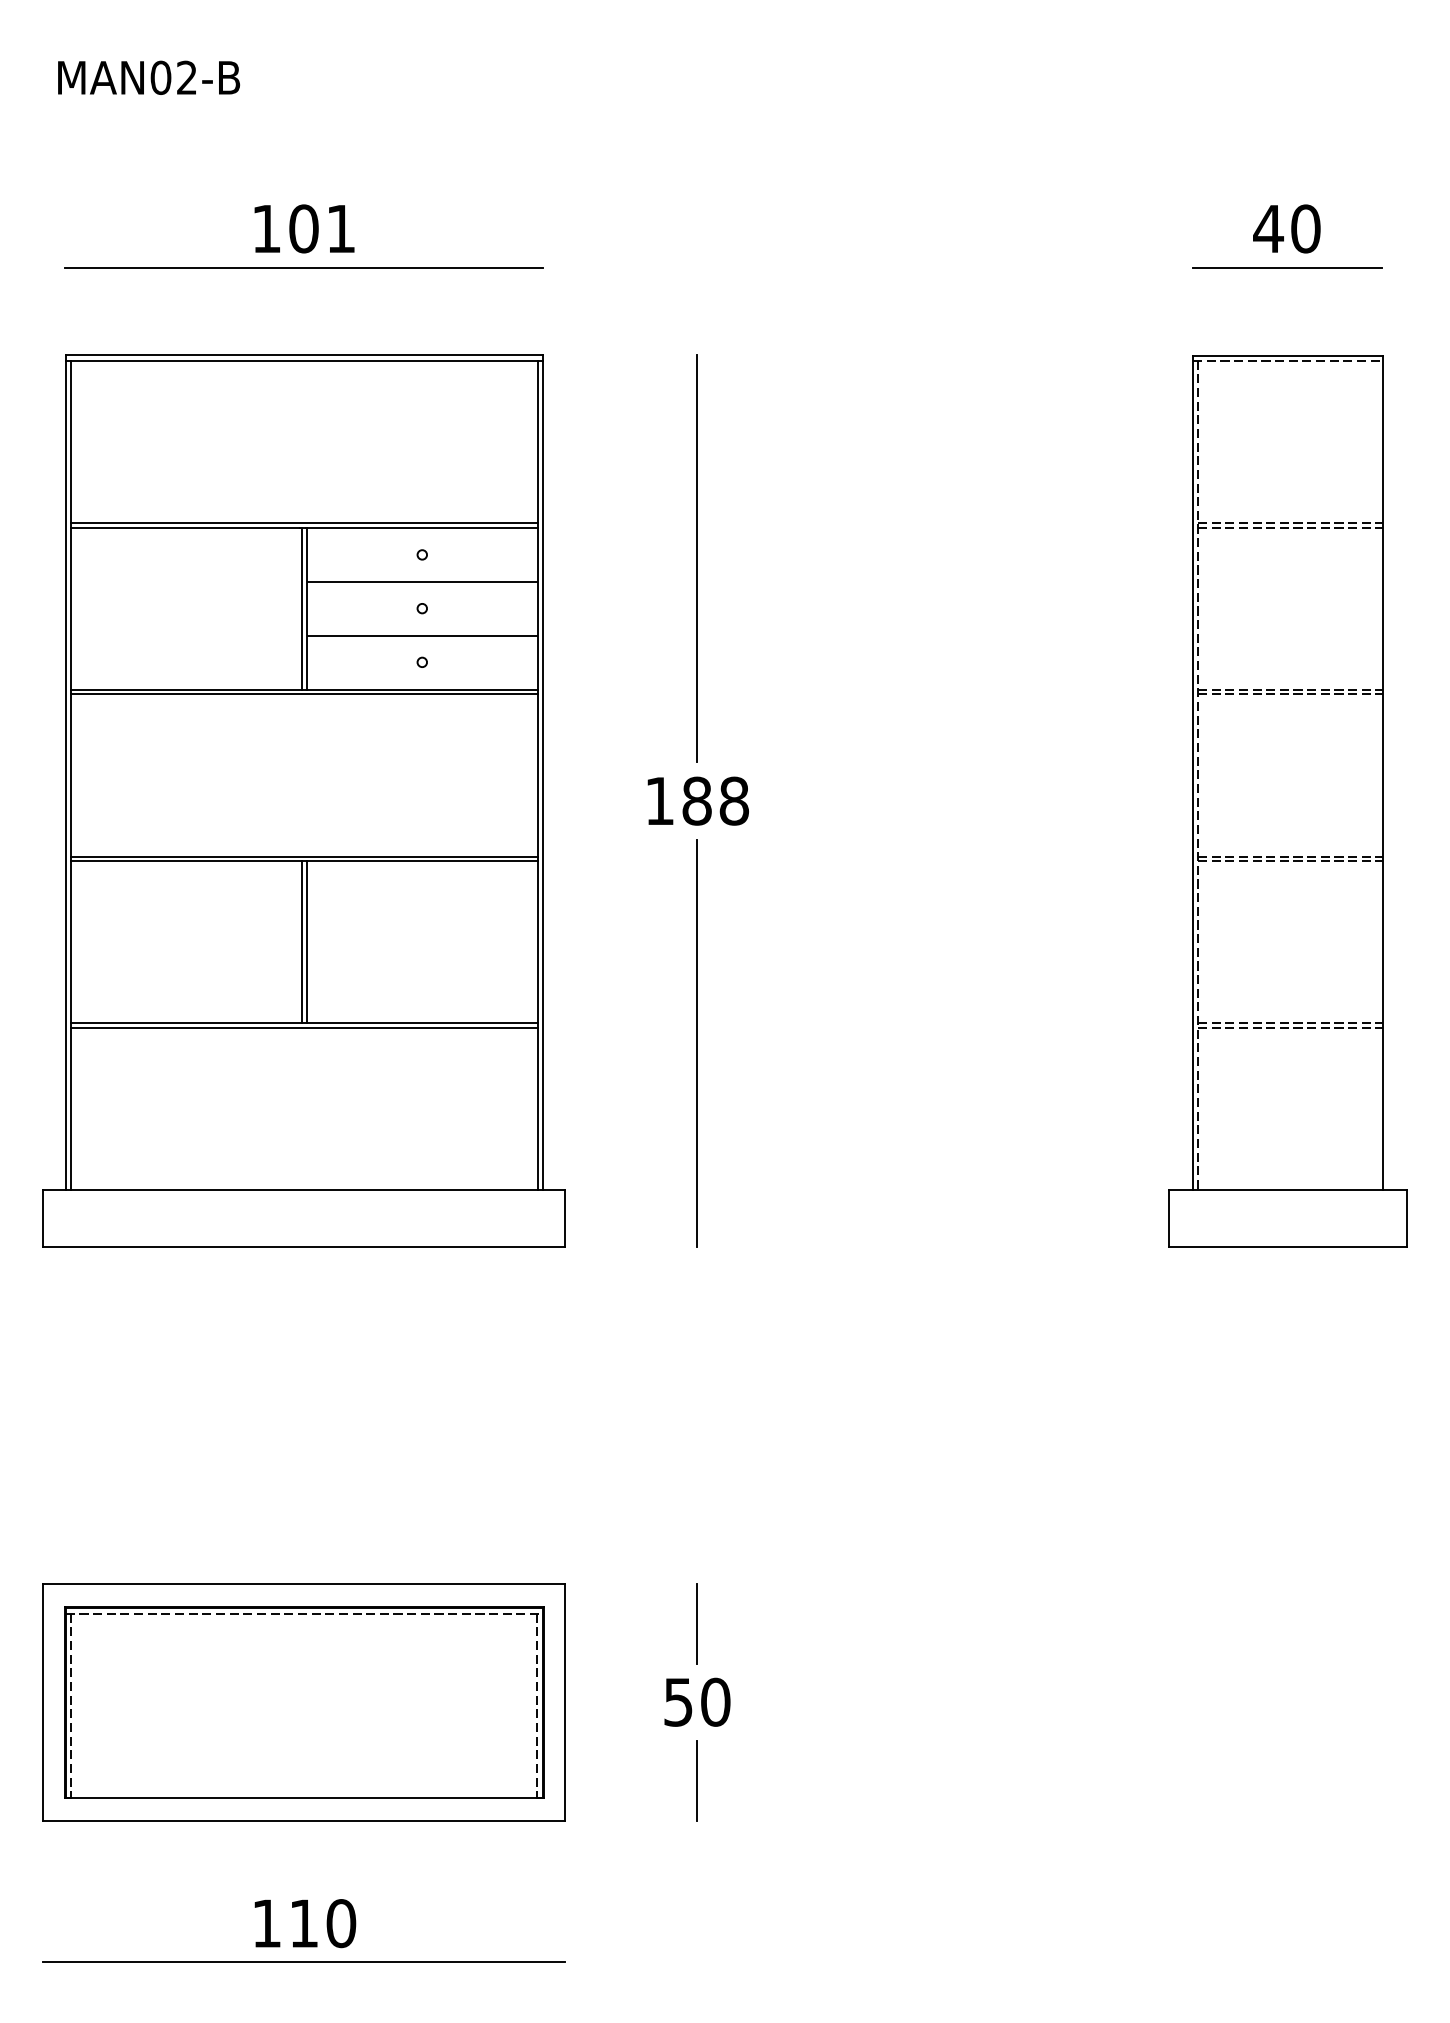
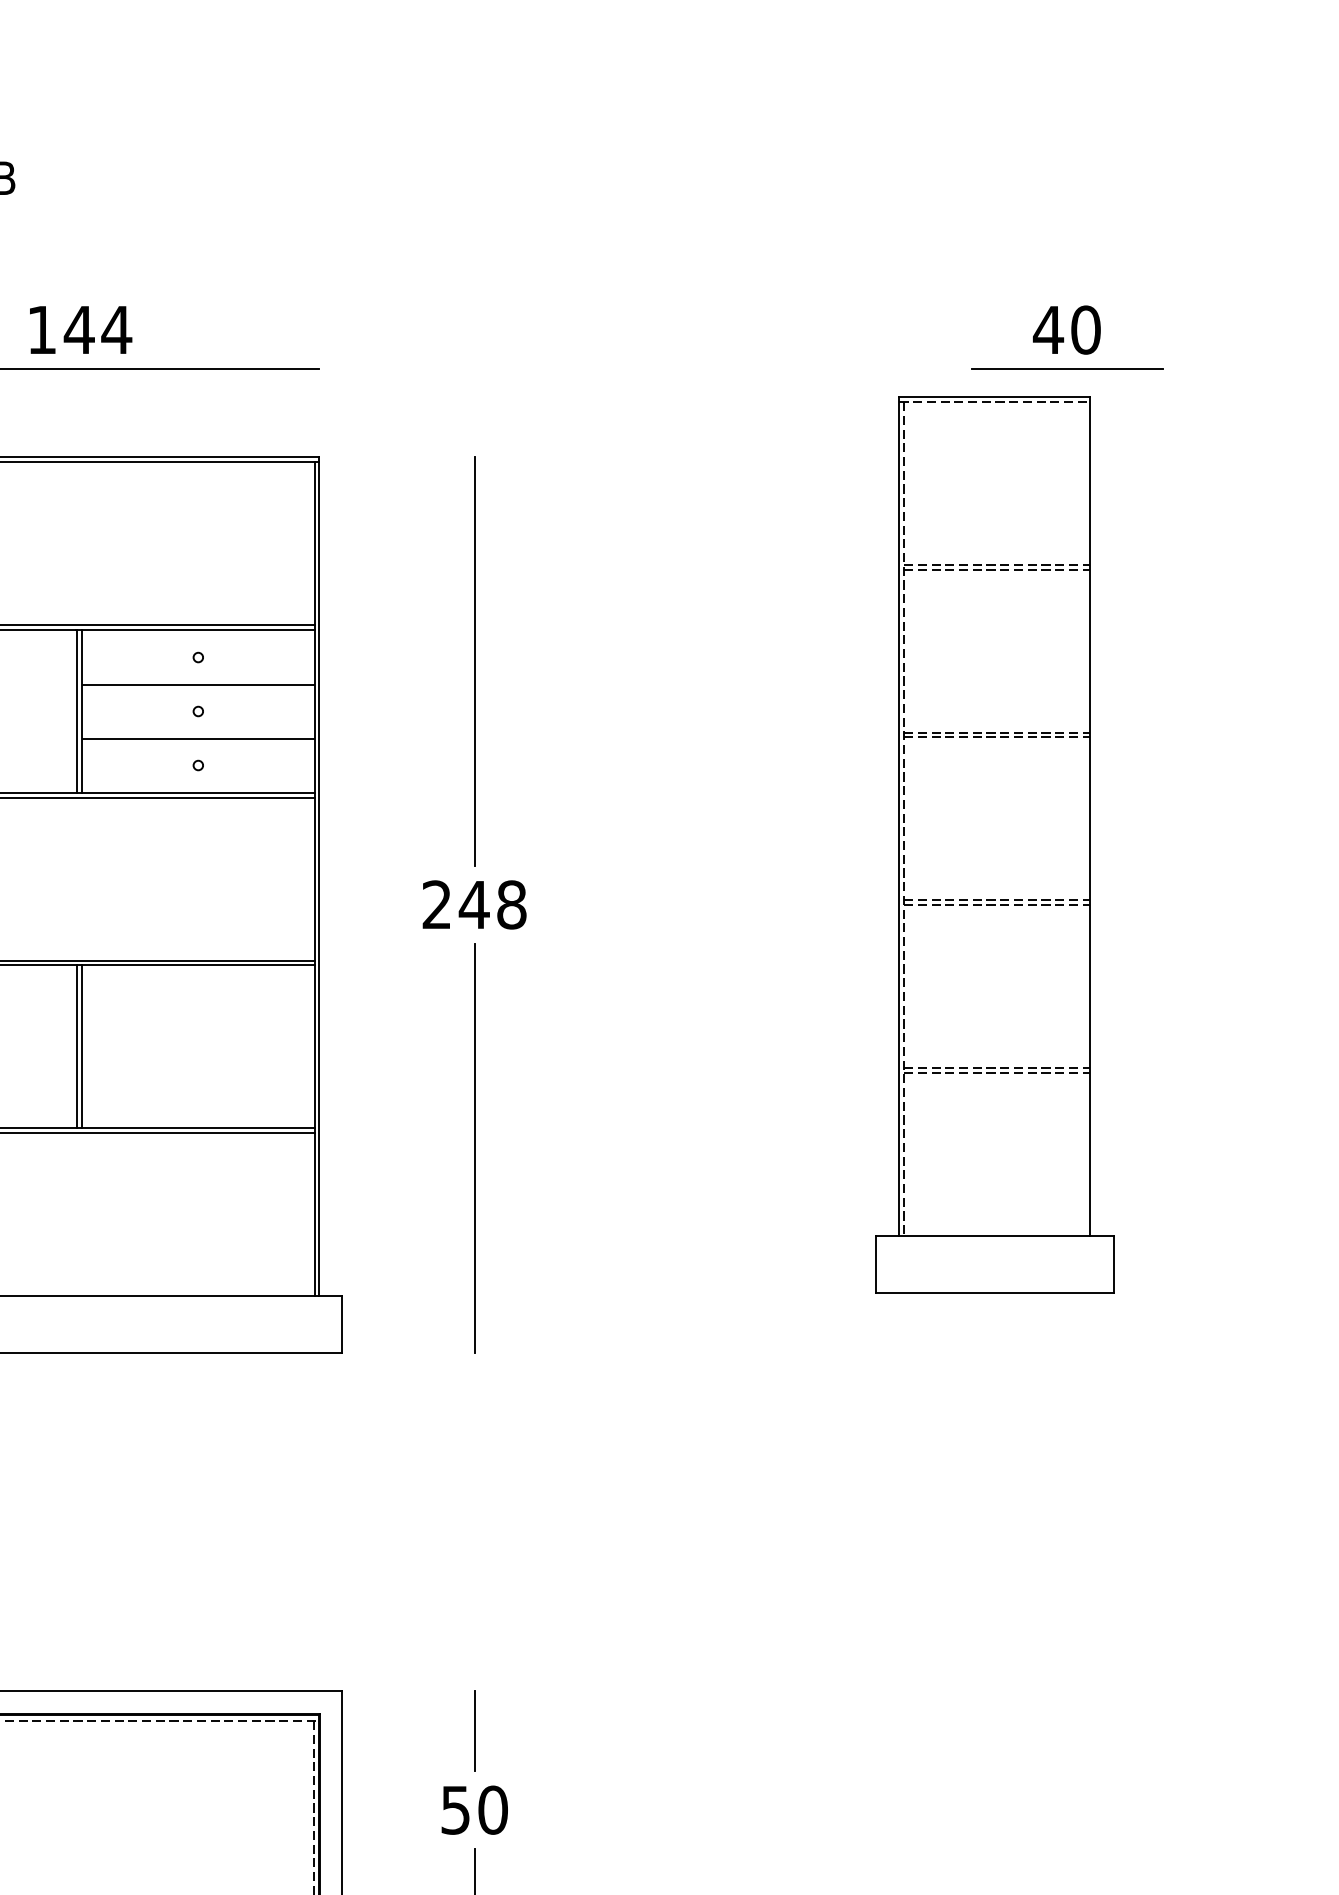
text: (322, 228) -> (98, 329), 101 -> 144
text: (678, 800) -> (455, 904), 188 -> 248
part: (1287, 801) -> (994, 844), moved

